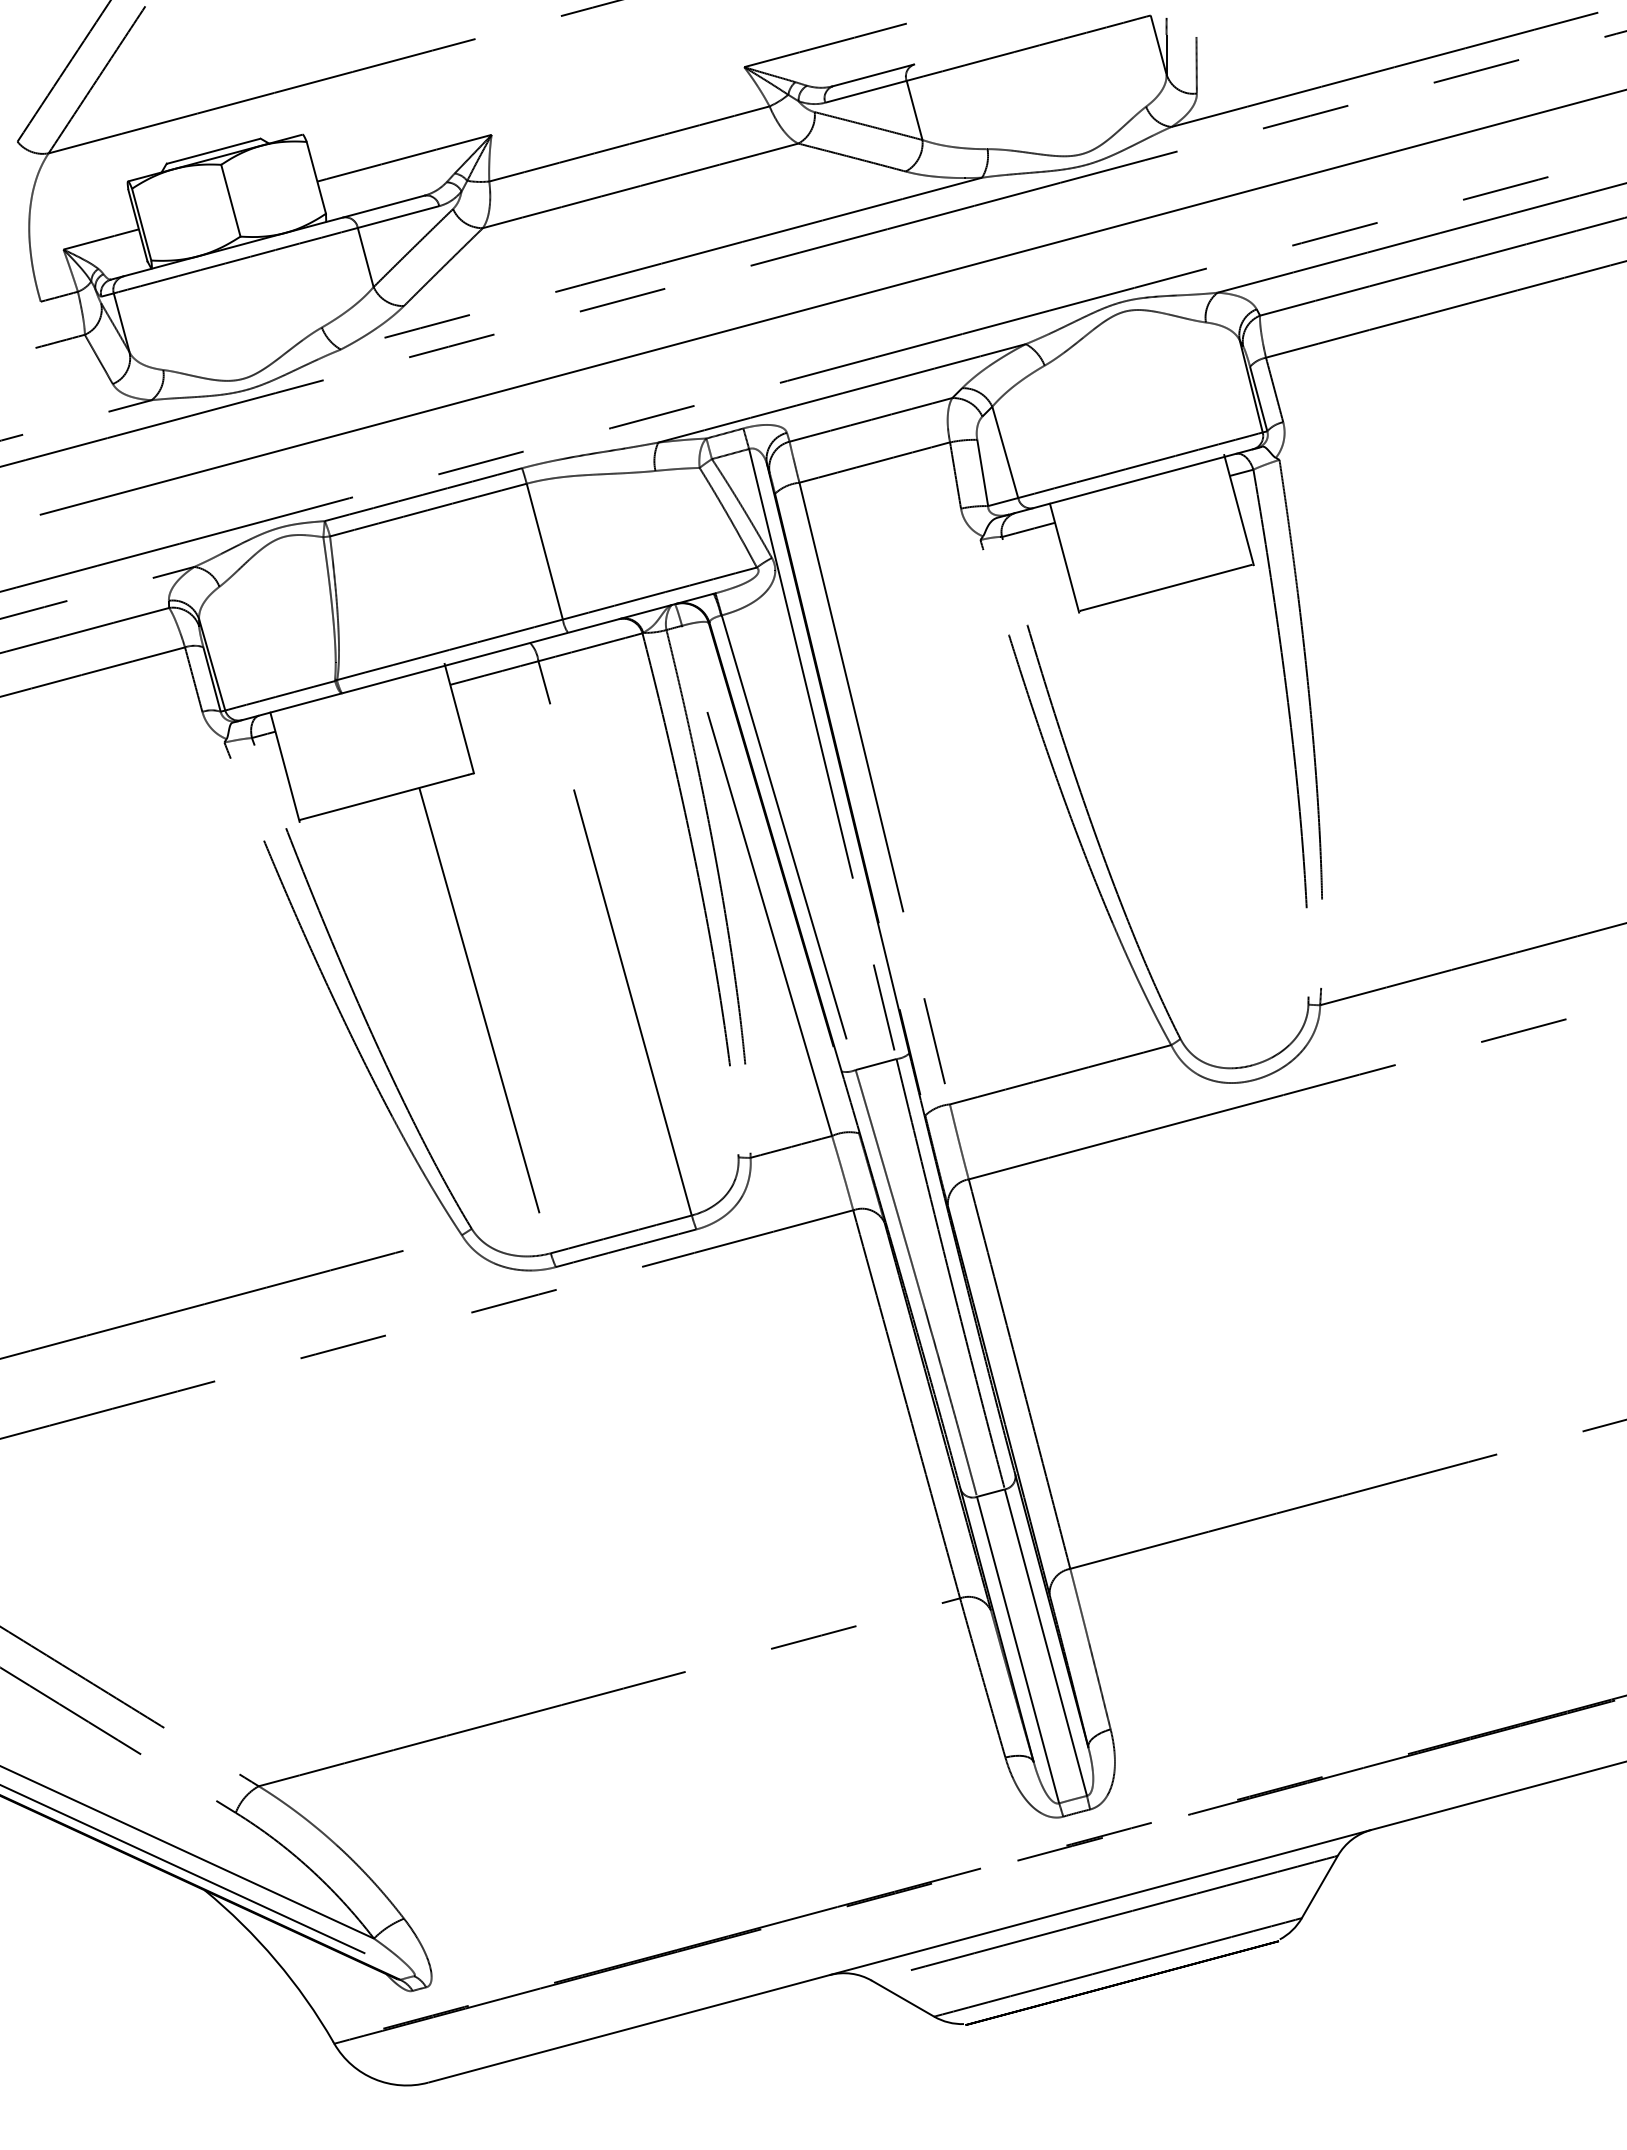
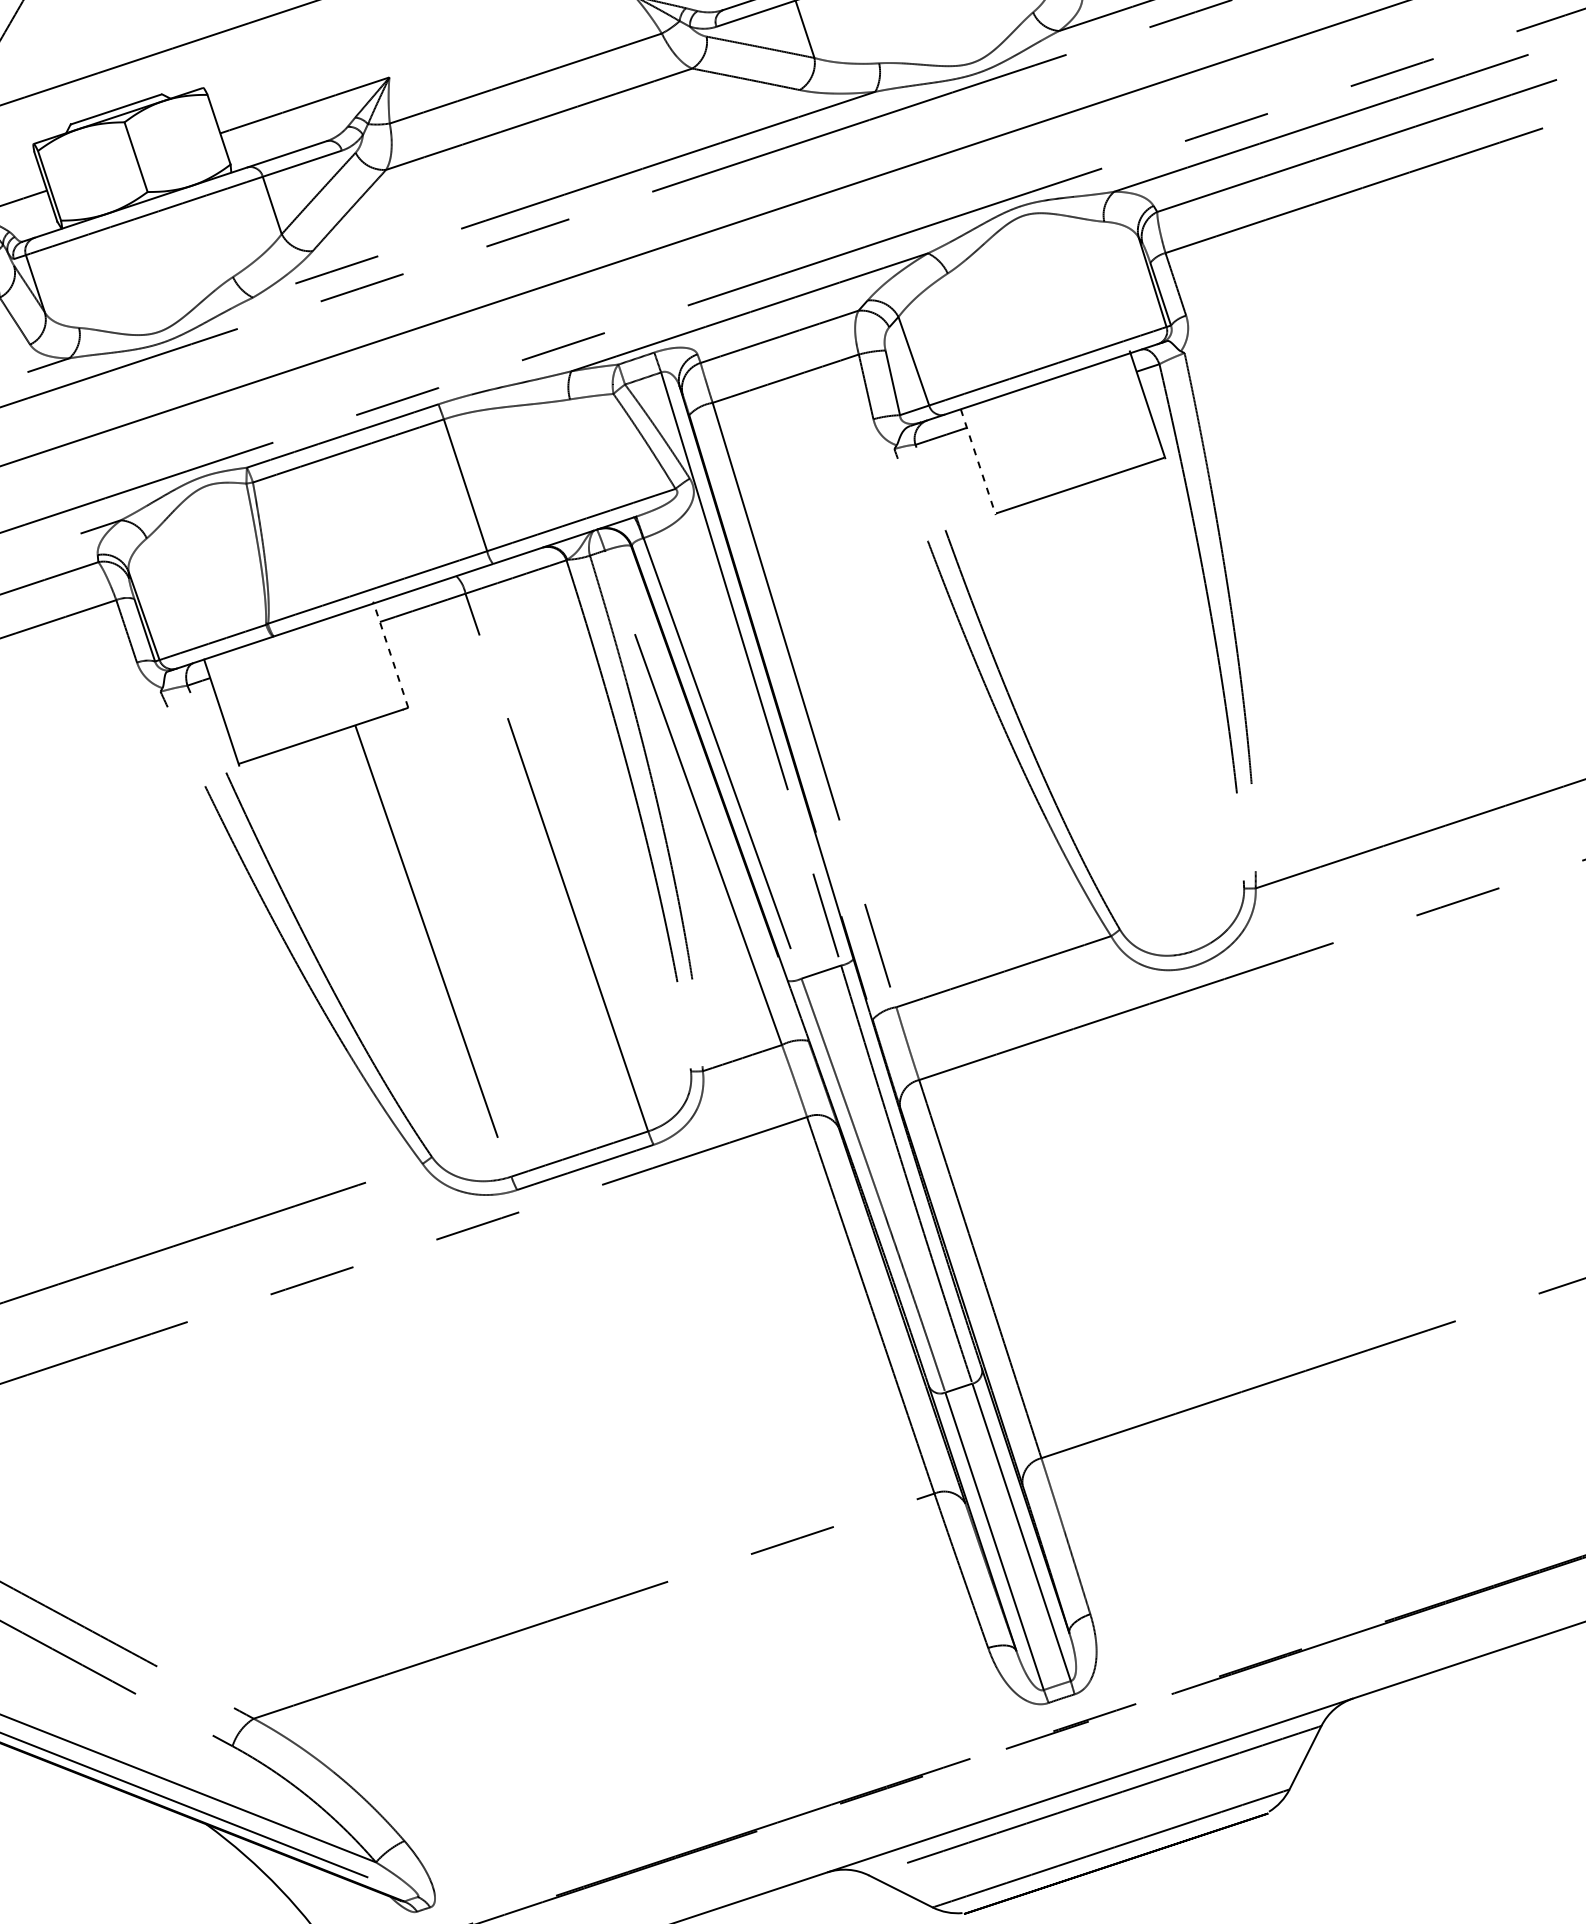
line: (1064, 558) -> (978, 462), solid -> dashed
line: (459, 718) -> (390, 654), solid -> dashed

